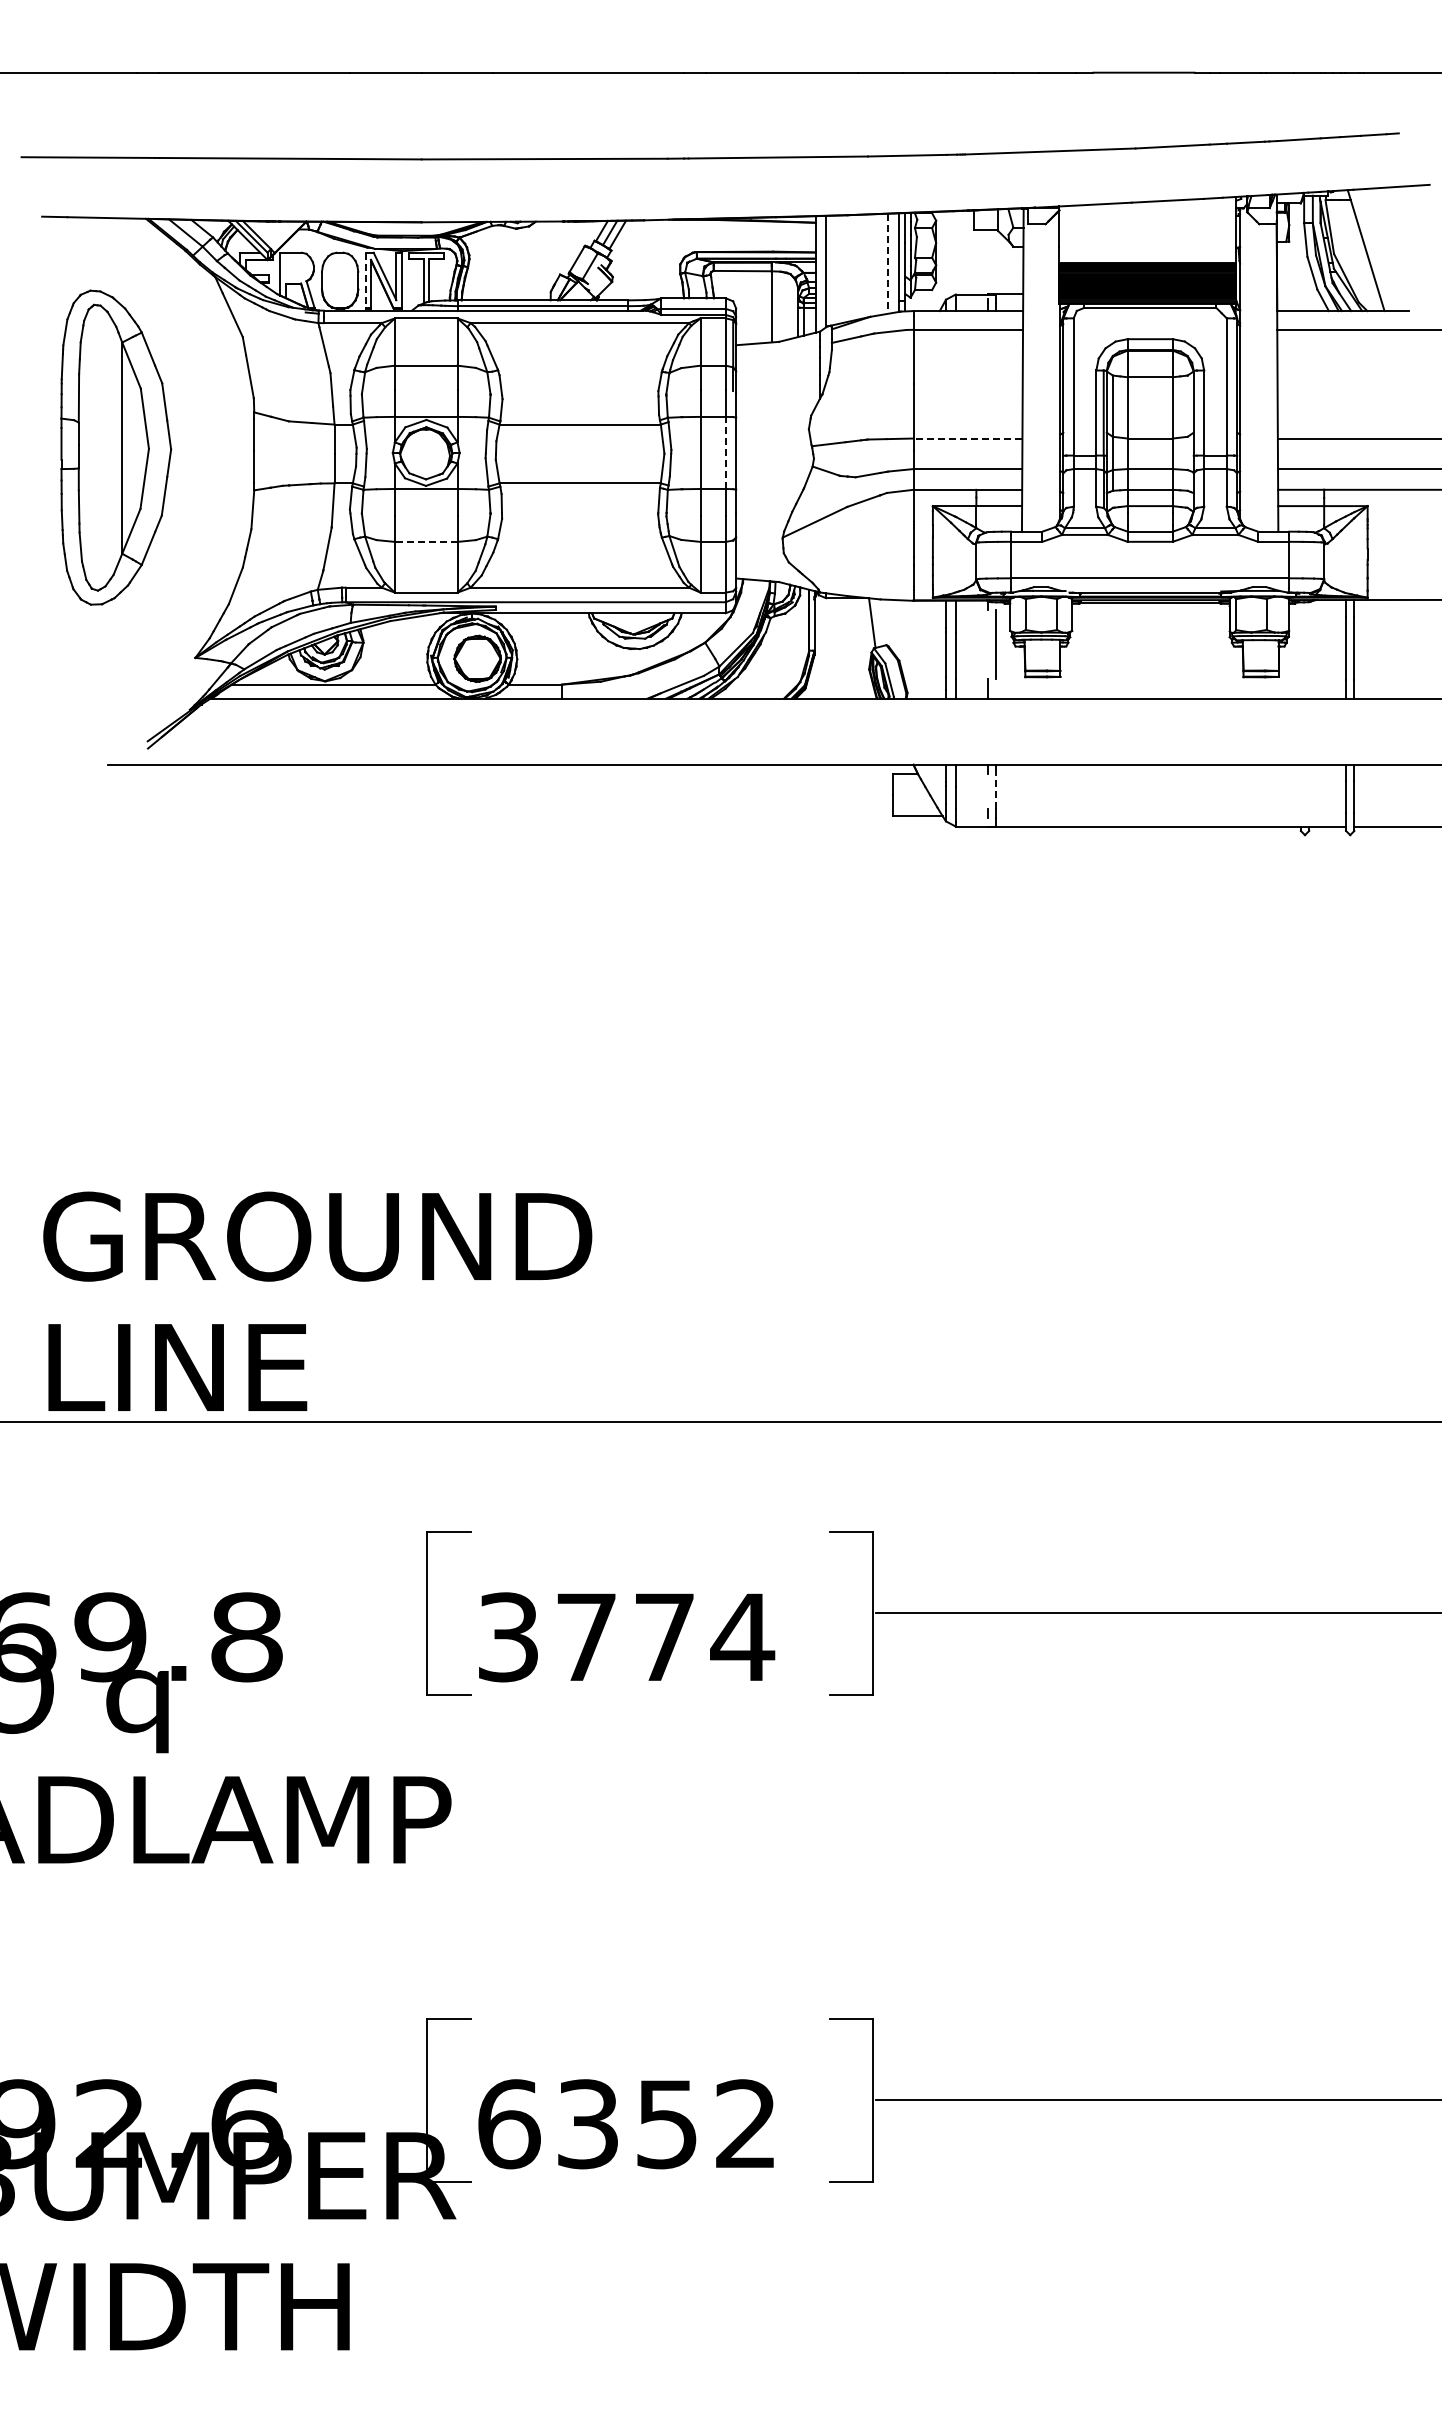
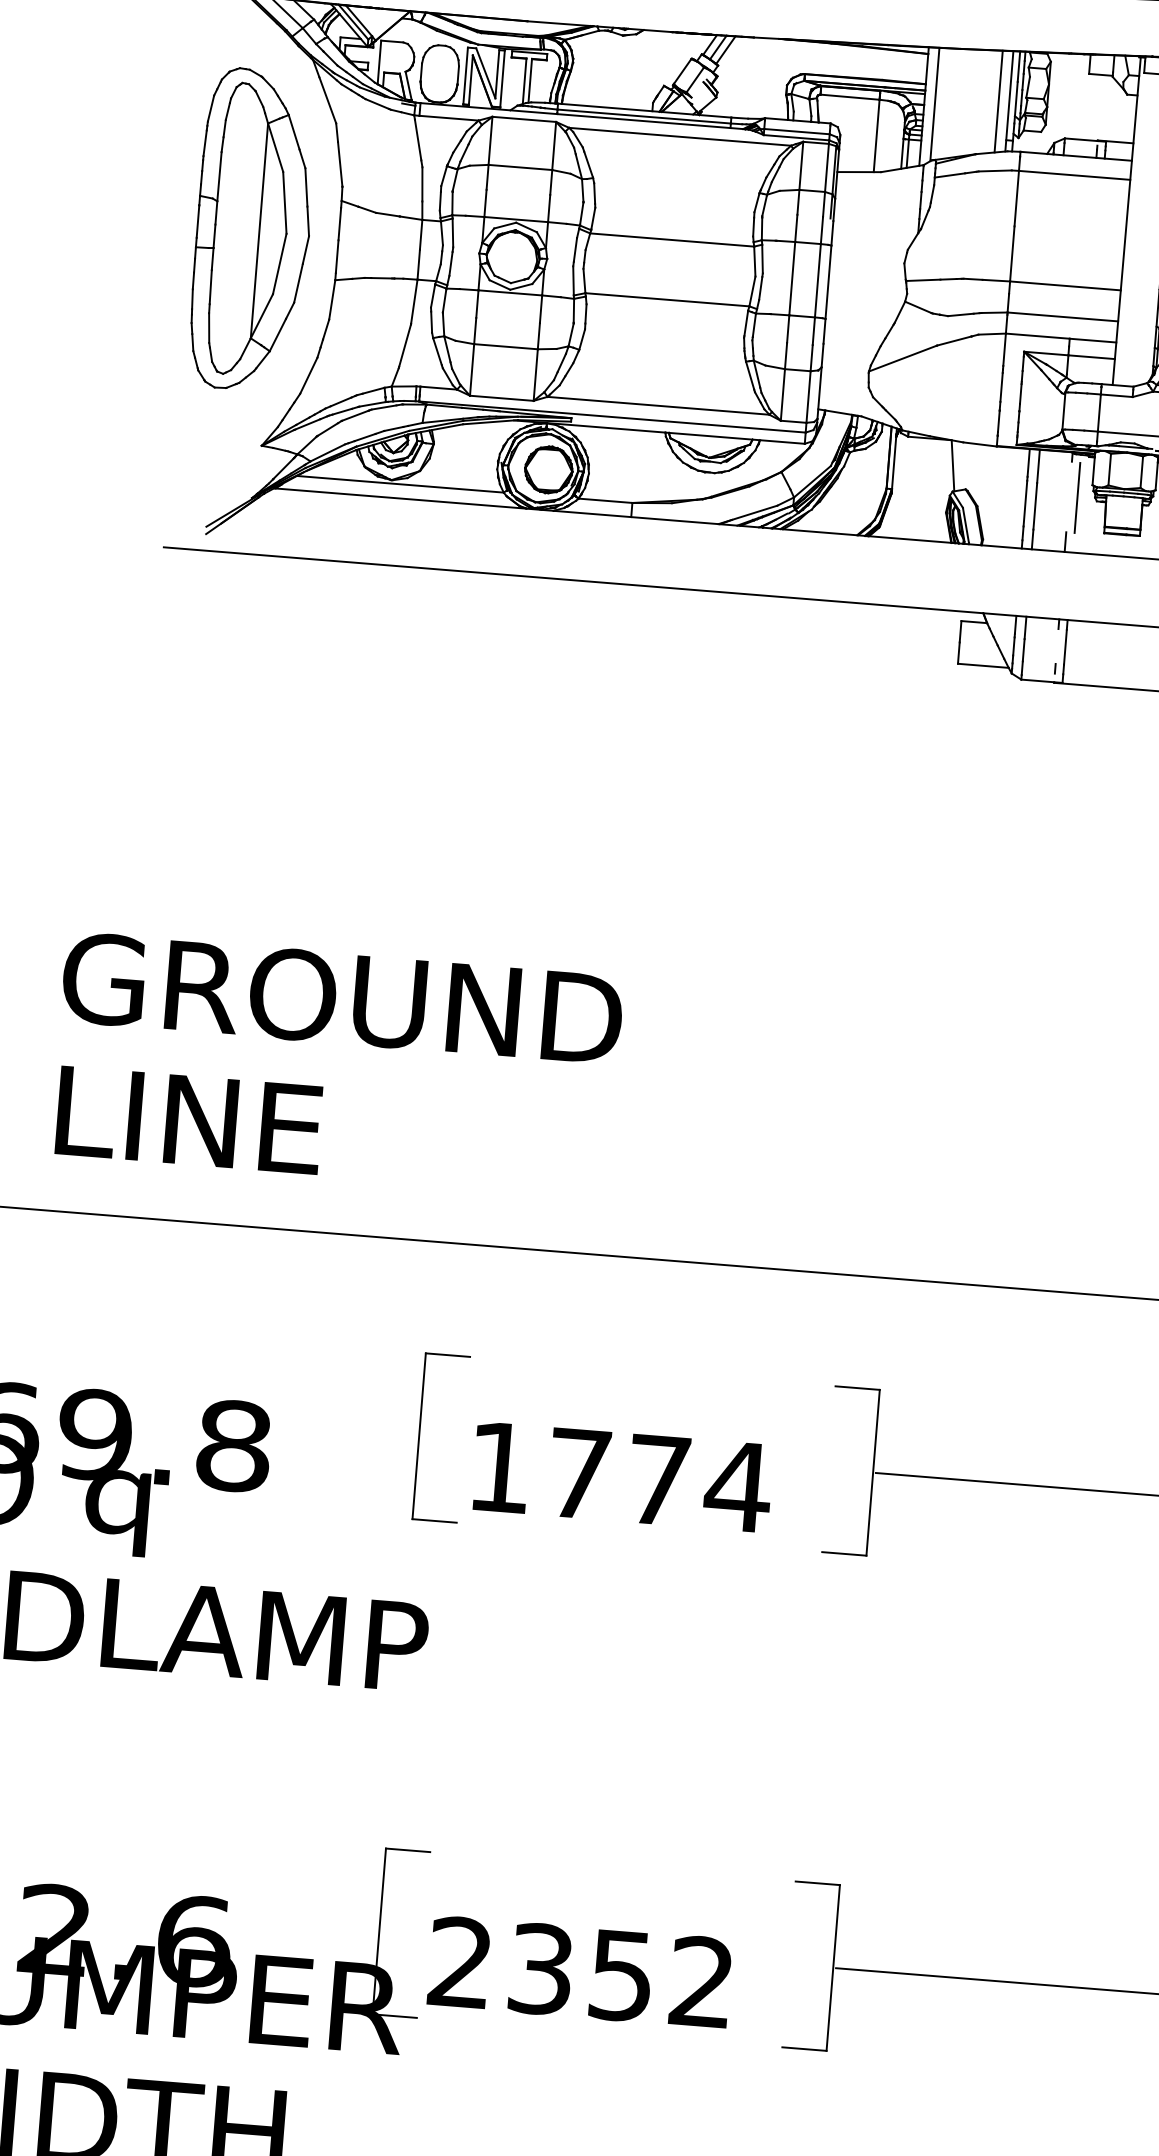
line: (888, 264) -> (998, 102), dashed -> solid
line: (365, 280) -> (465, 75), dashed -> solid
line: (967, 438) -> (1064, 285), dashed -> solid
part: (116, 447) -> (253, 229), moved
line: (725, 452) -> (817, 280), dashed -> solid
line: (425, 541) -> (505, 346), dashed -> solid
line: (996, 791) -> (1065, 647), dashed -> solid
text: (317, 1300) -> (337, 1063), moved
text: (508, 1637) -> (500, 1467), 3774 -> 1774
text: (509, 2124) -> (461, 1963), 6352 -> 2352

